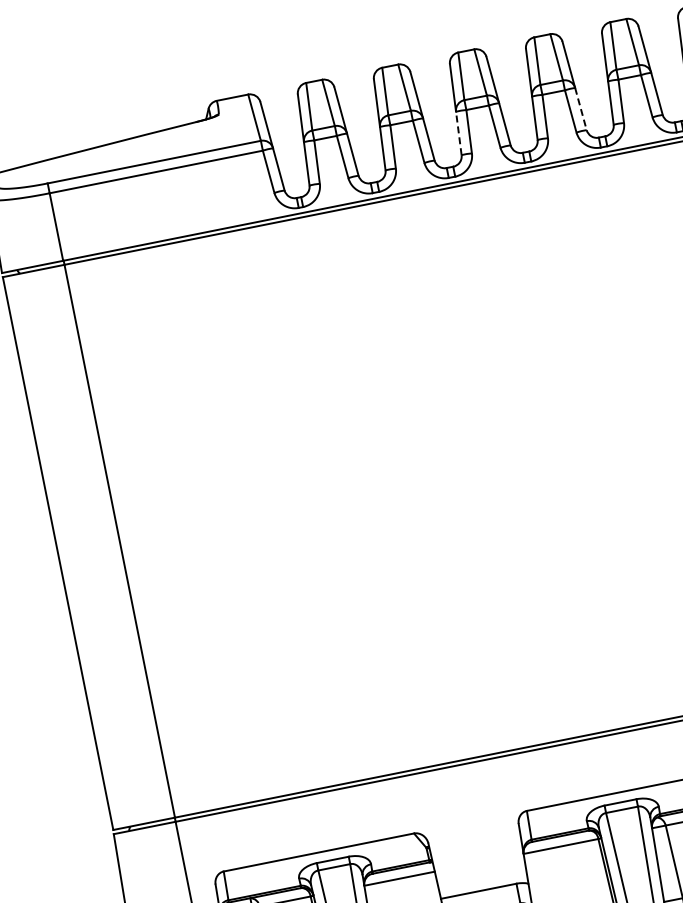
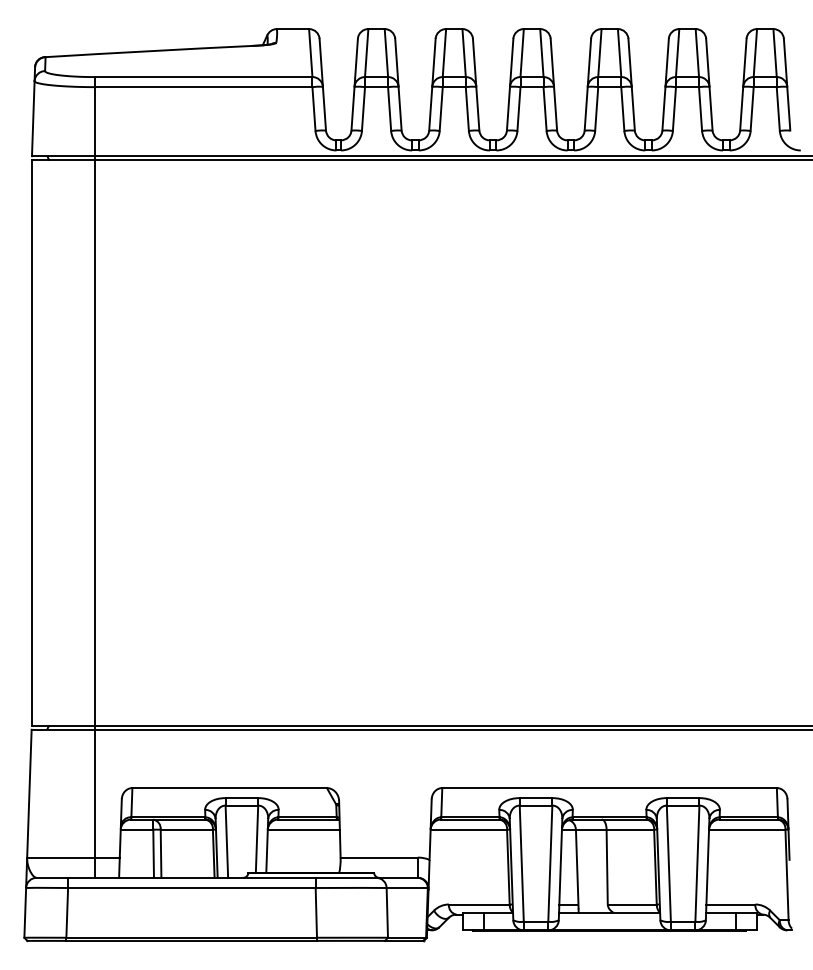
line: (581, 108) -> (633, 108), dashed -> solid
line: (458, 133) -> (508, 108), dashed -> solid

